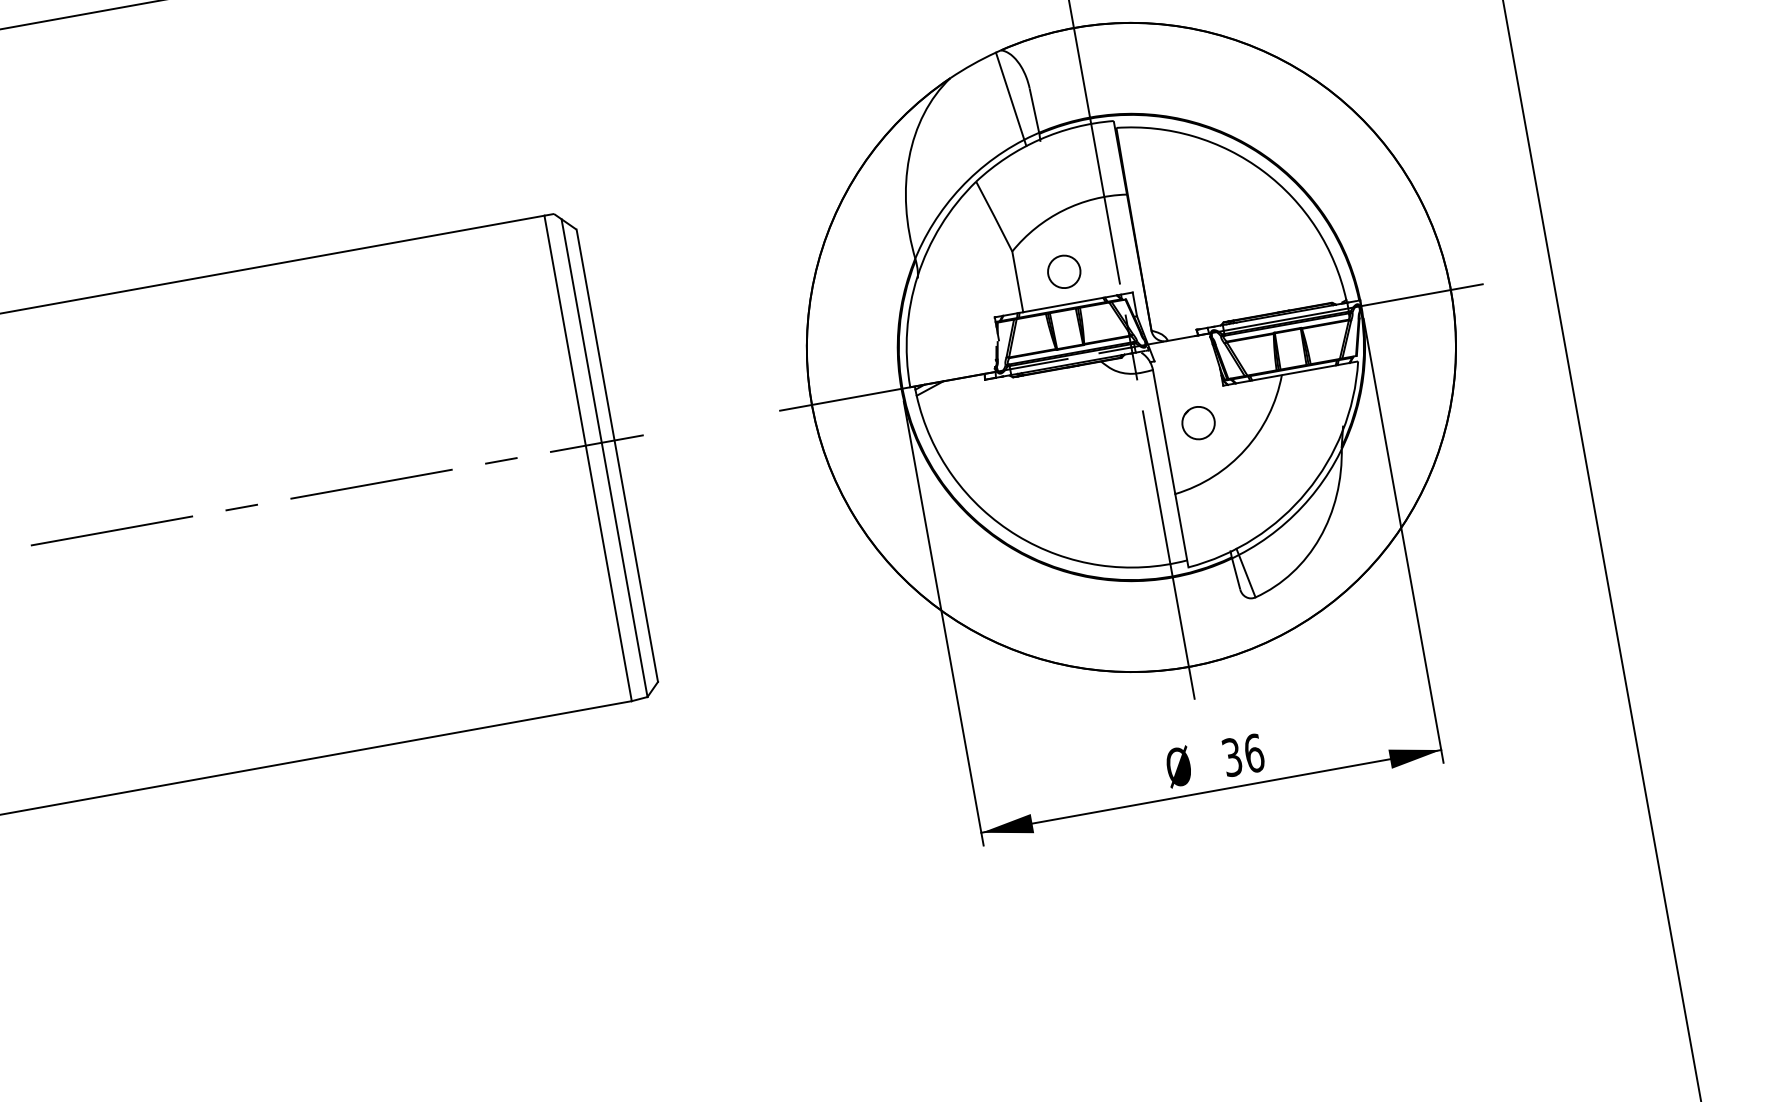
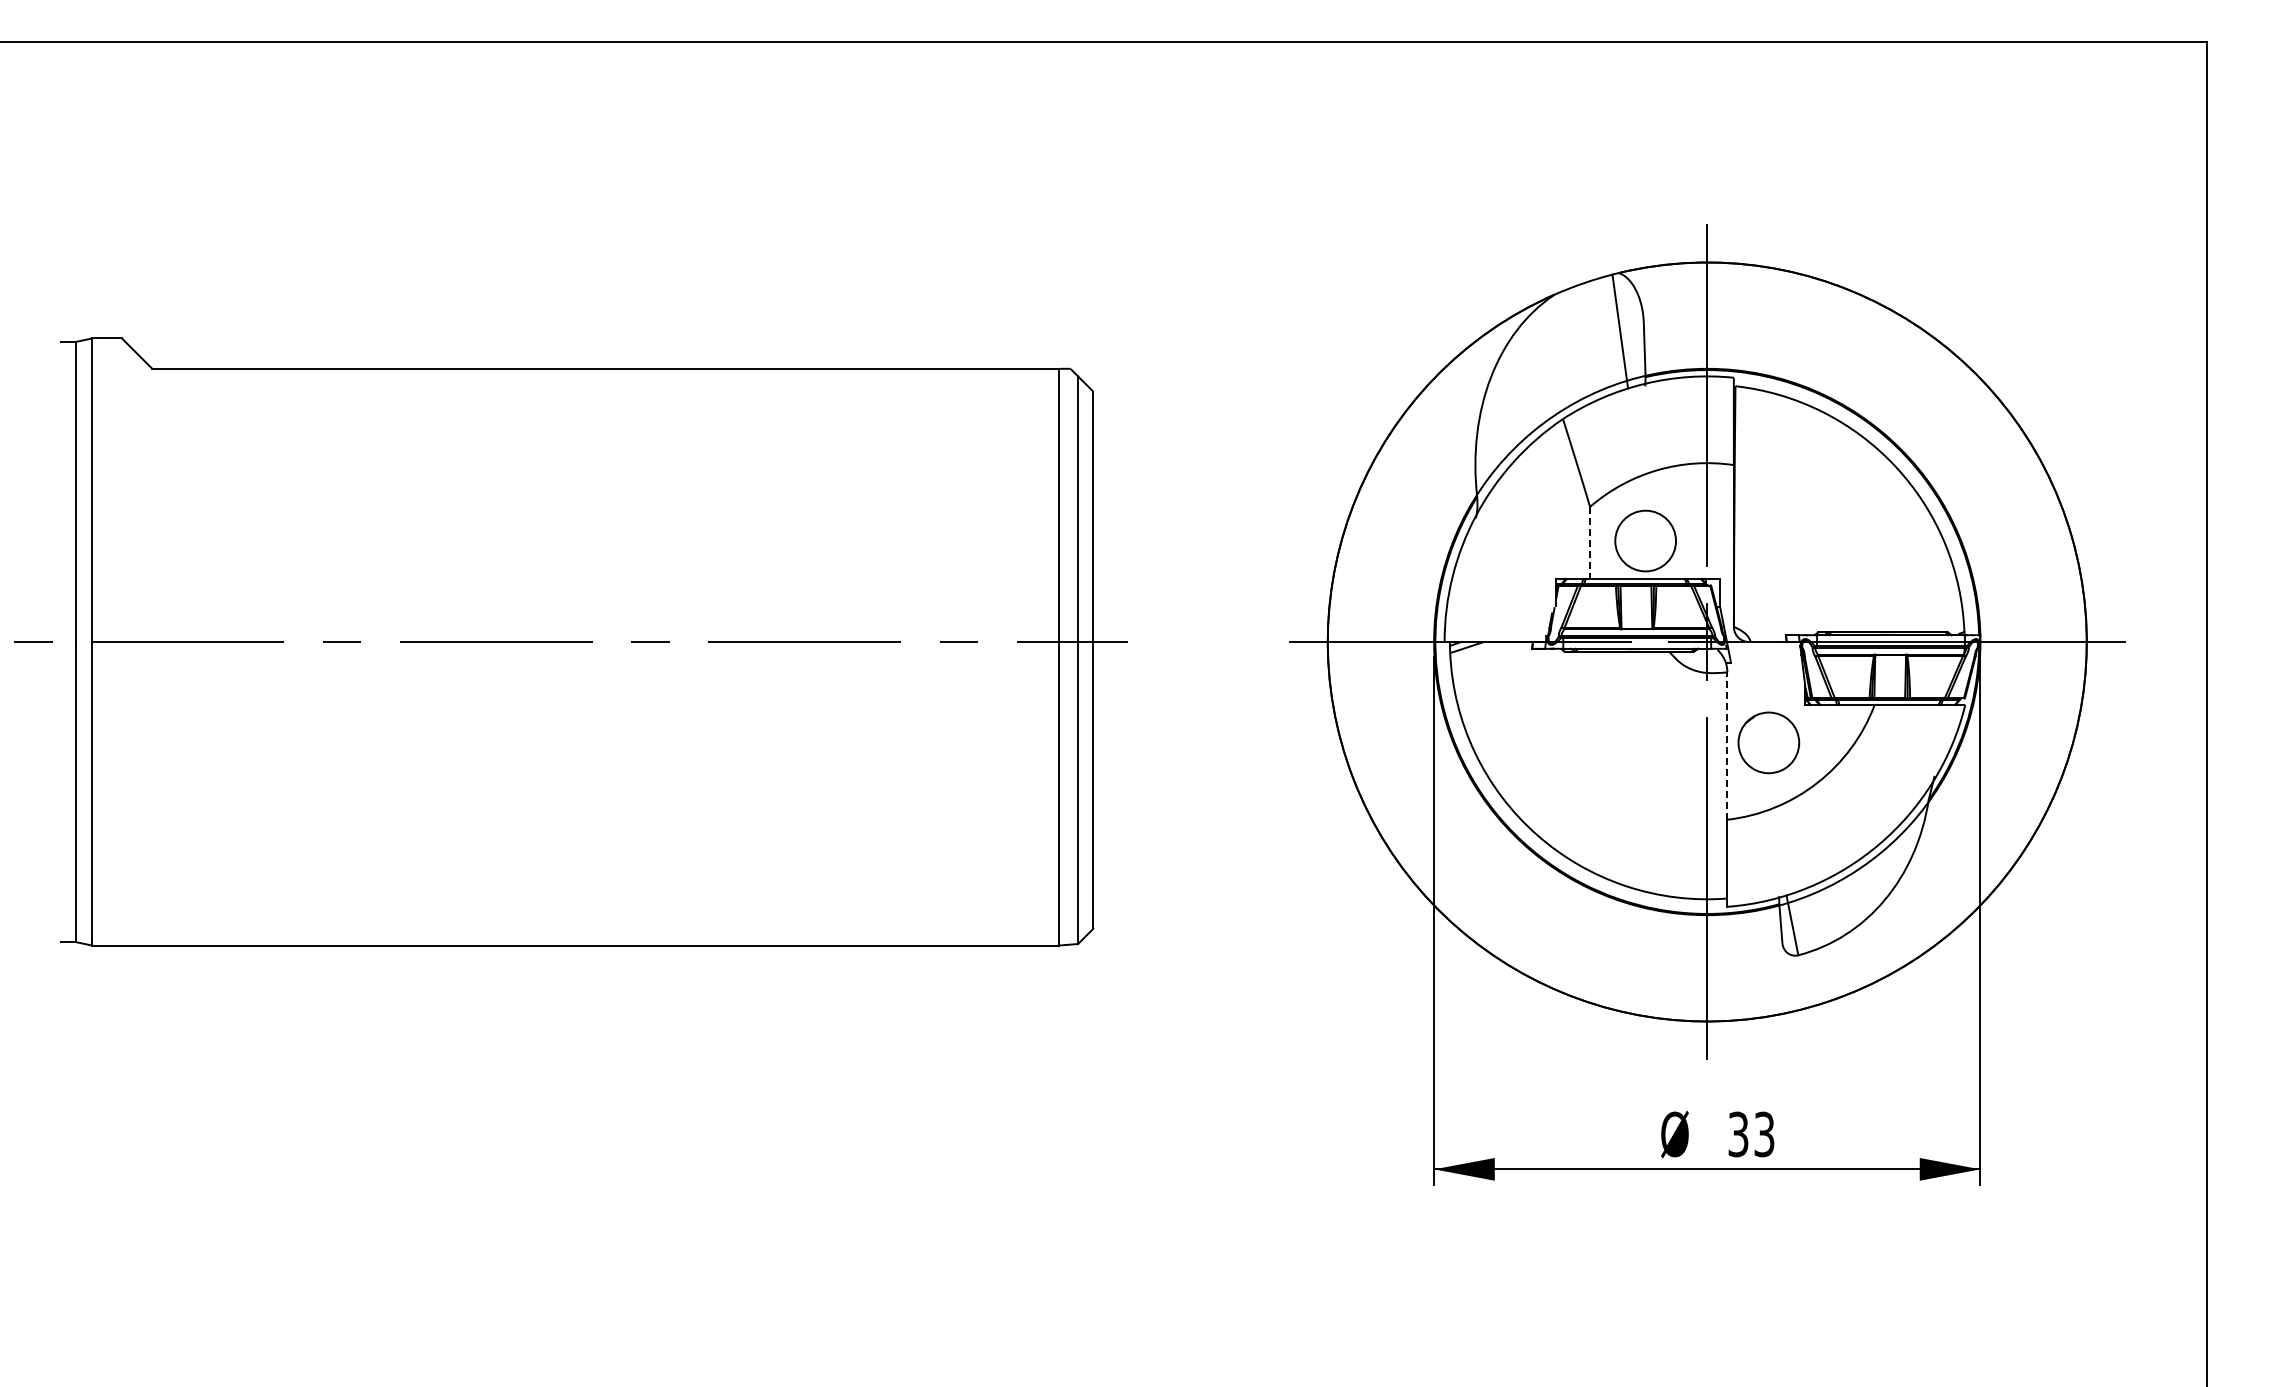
circle: (1064, 272) -> (1645, 541), size x1.6
line: (1018, 282) -> (1590, 543), solid -> dashed
circle: (1198, 422) -> (1768, 742), size x1.6
line: (1164, 432) -> (1727, 746), solid -> dashed
text: (1254, 753) -> (1764, 1134), 36 -> 33

